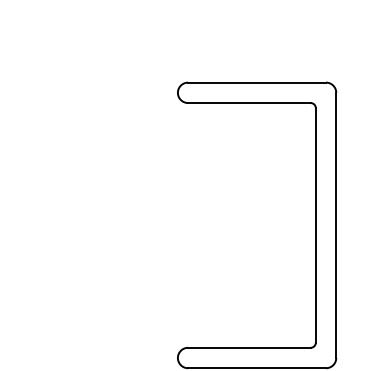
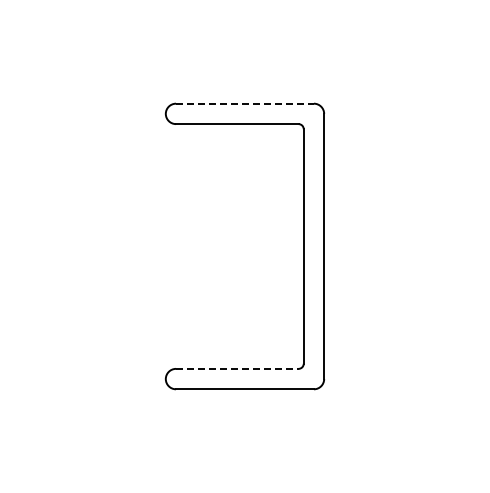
line: (256, 82) -> (244, 103), solid -> dashed
line: (249, 347) -> (237, 368), solid -> dashed

